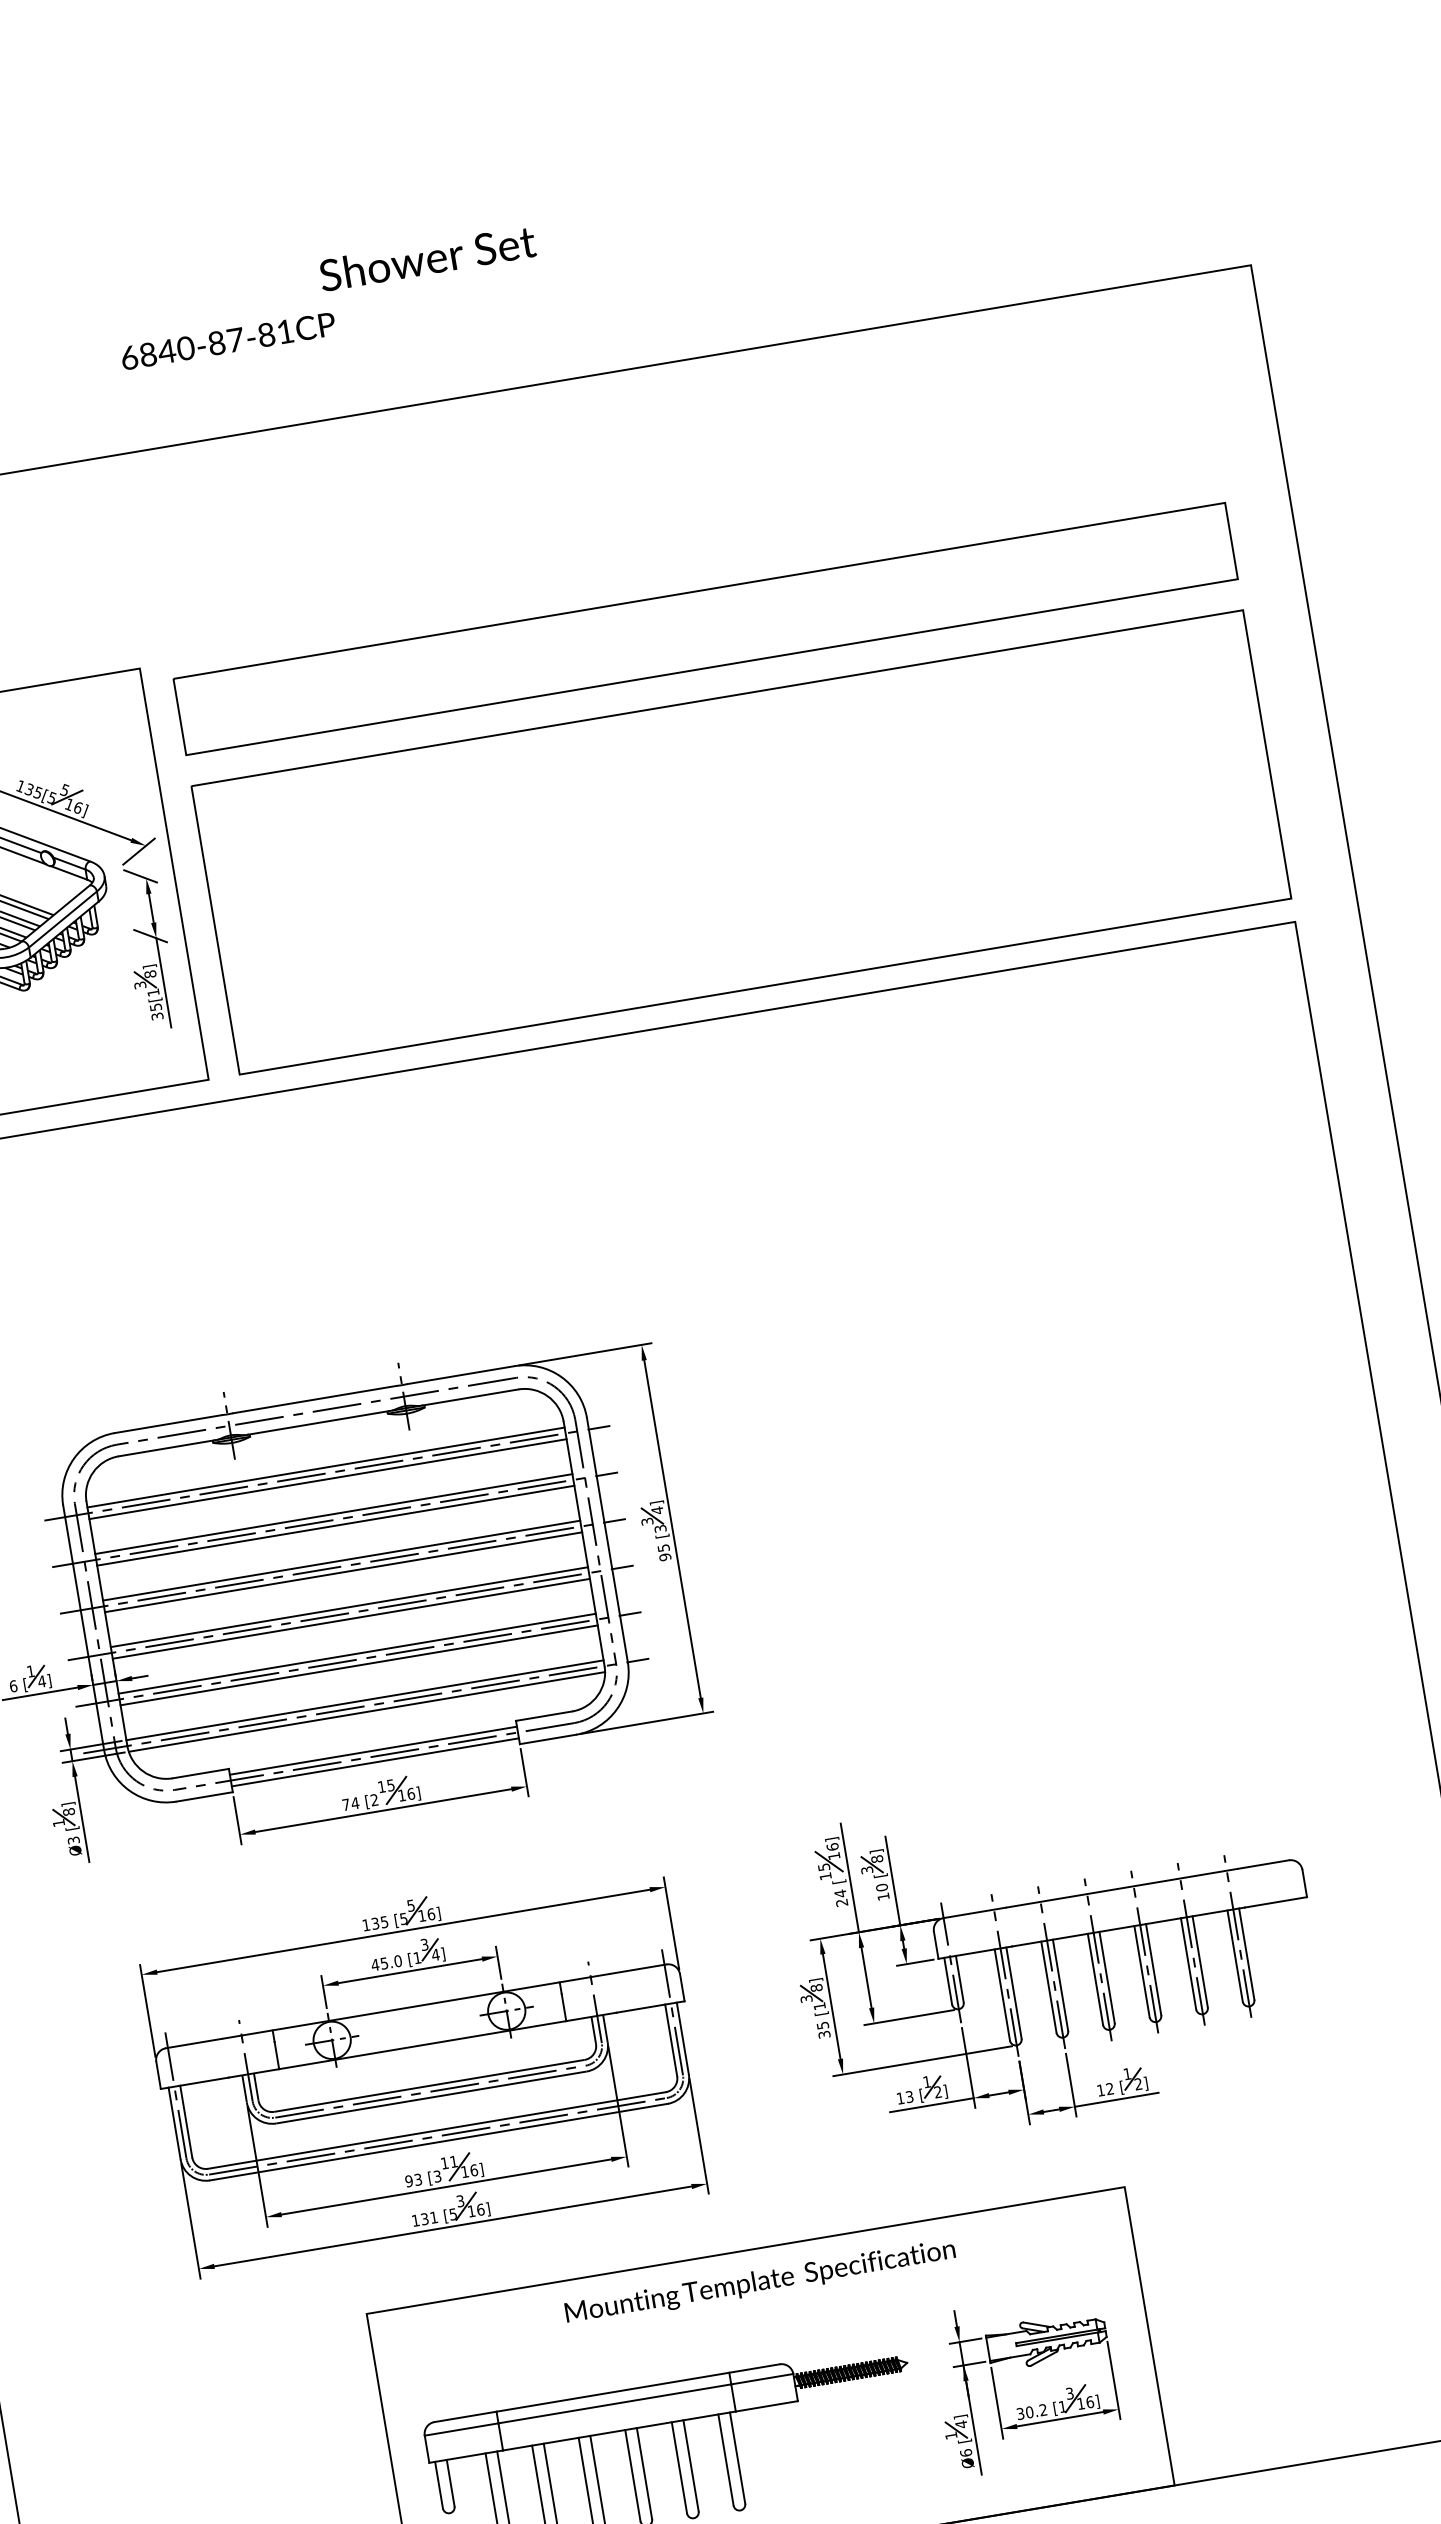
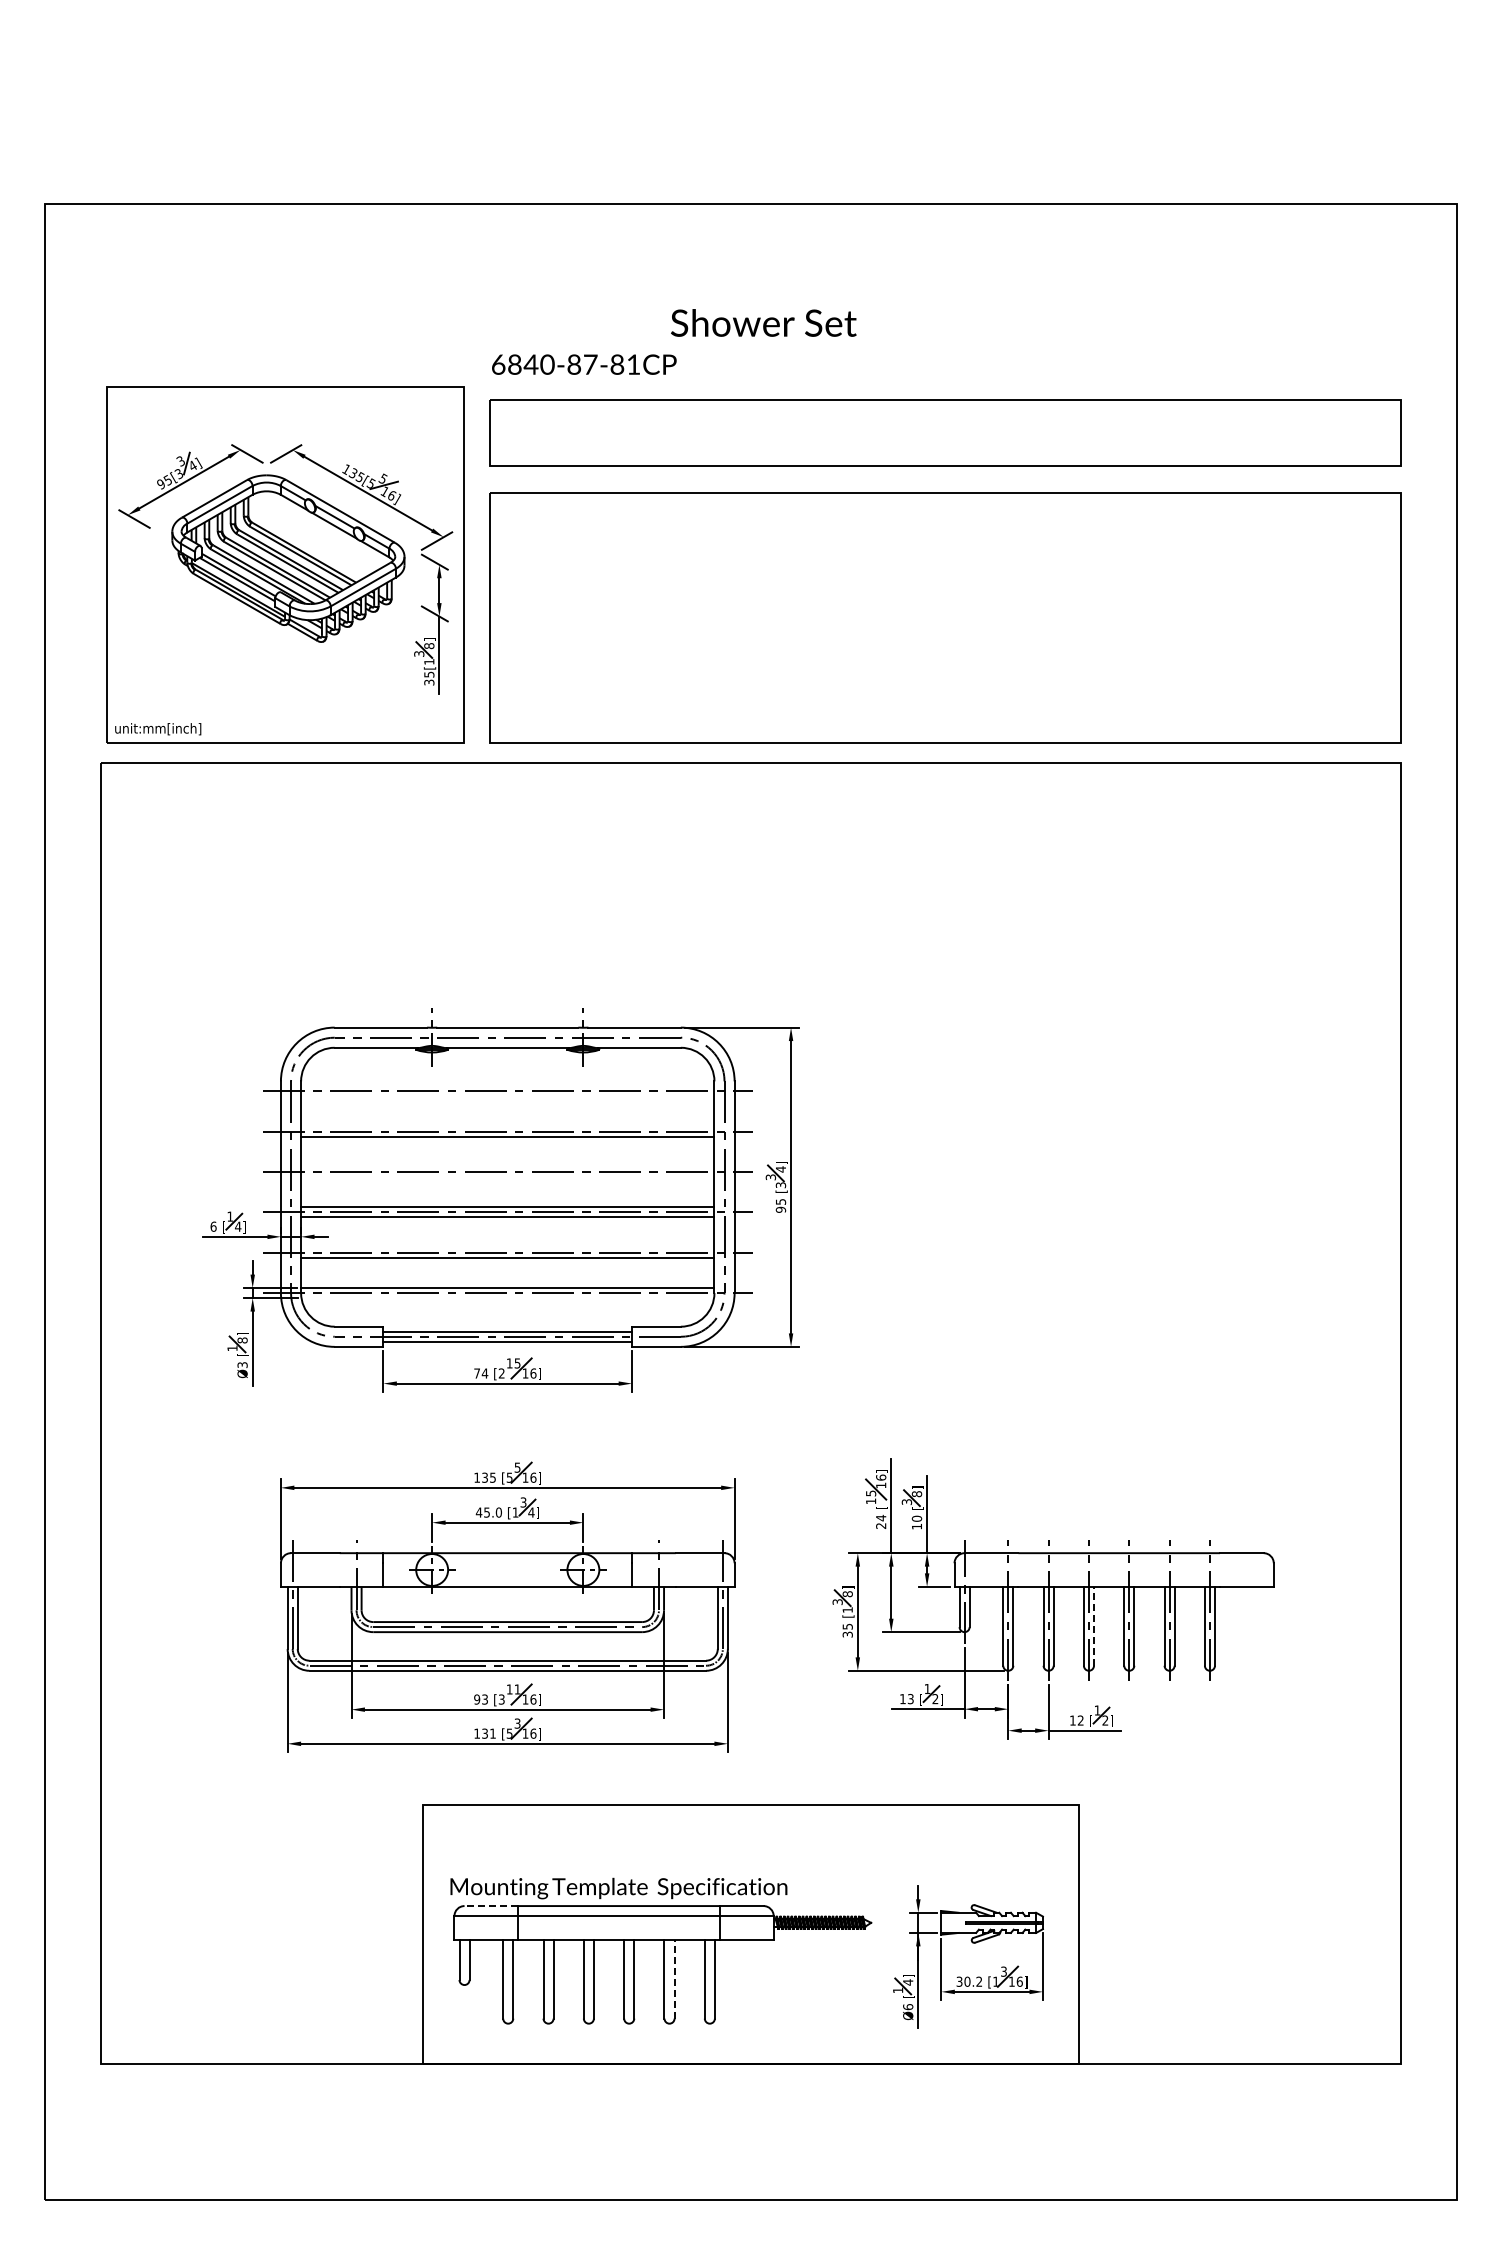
text: (328, 297) -> (674, 341), moved
line: (325, 1467) -> (507, 1086), removed
line: (327, 1479) -> (507, 1096), removed
line: (333, 1513) -> (507, 1126), removed
line: (341, 1561) -> (507, 1167), removed
line: (343, 1572) -> (507, 1177), removed
line: (356, 1653) -> (507, 1247), removed
line: (367, 1712) -> (508, 1298), removed
line: (1106, 1976) -> (1093, 1625), solid -> dashed
text: (760, 2282) -> (618, 1888), moved
line: (465, 2417) -> (491, 1906), solid -> dashed
line: (690, 2465) -> (674, 1978), solid -> dashed

